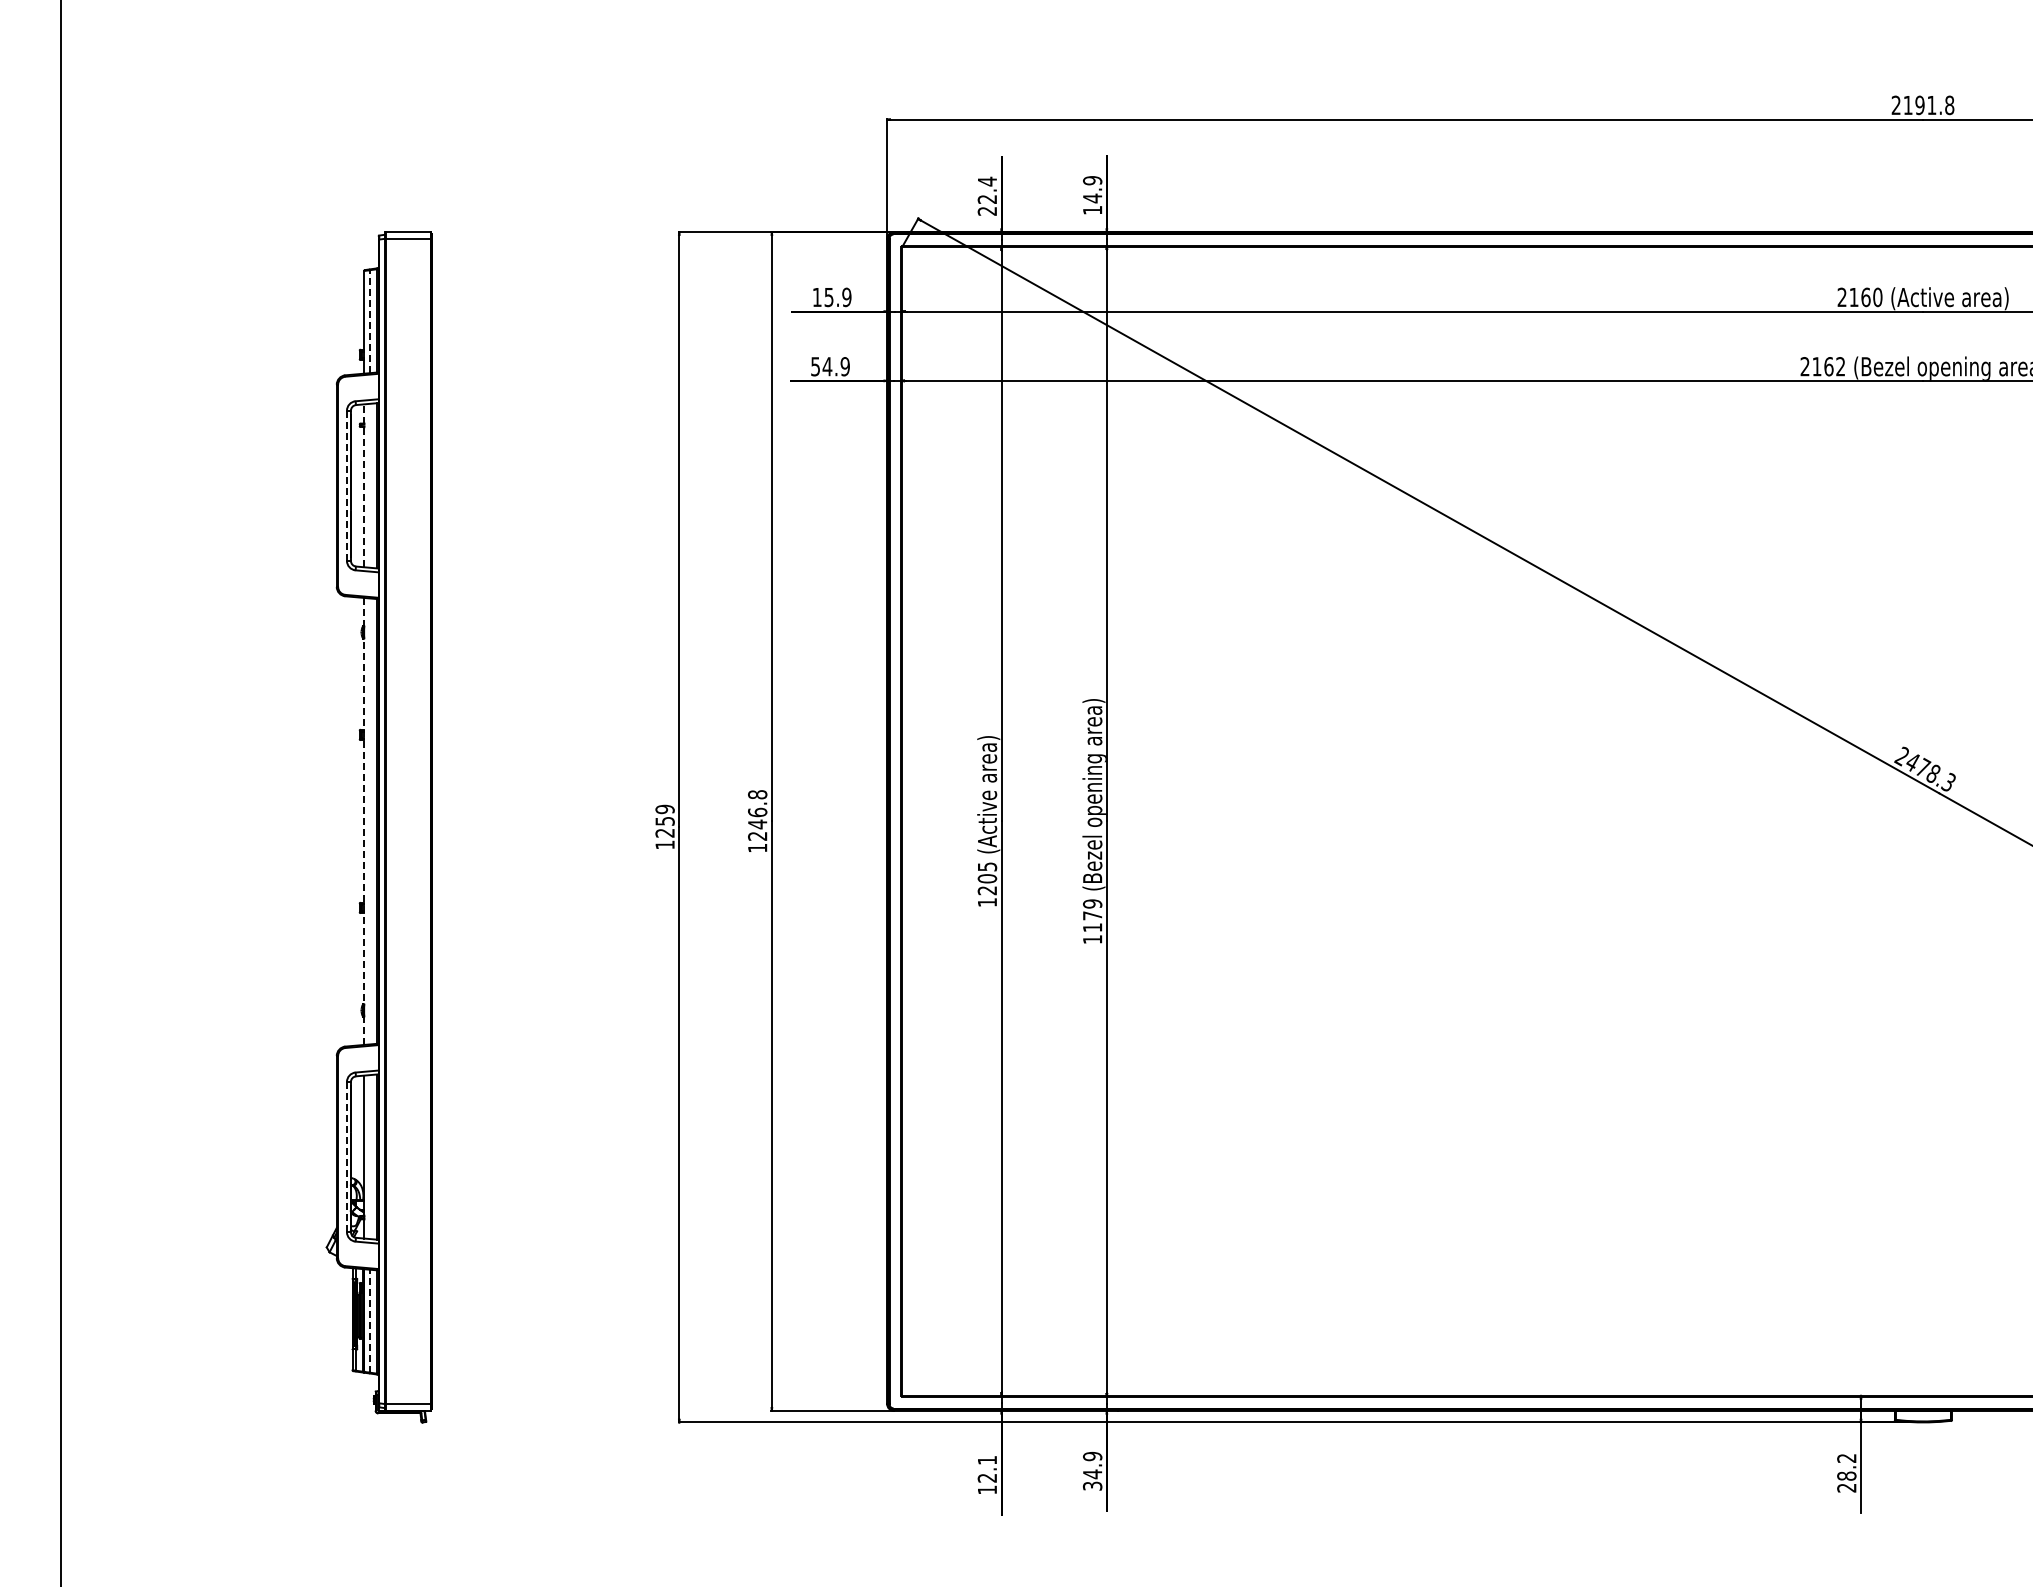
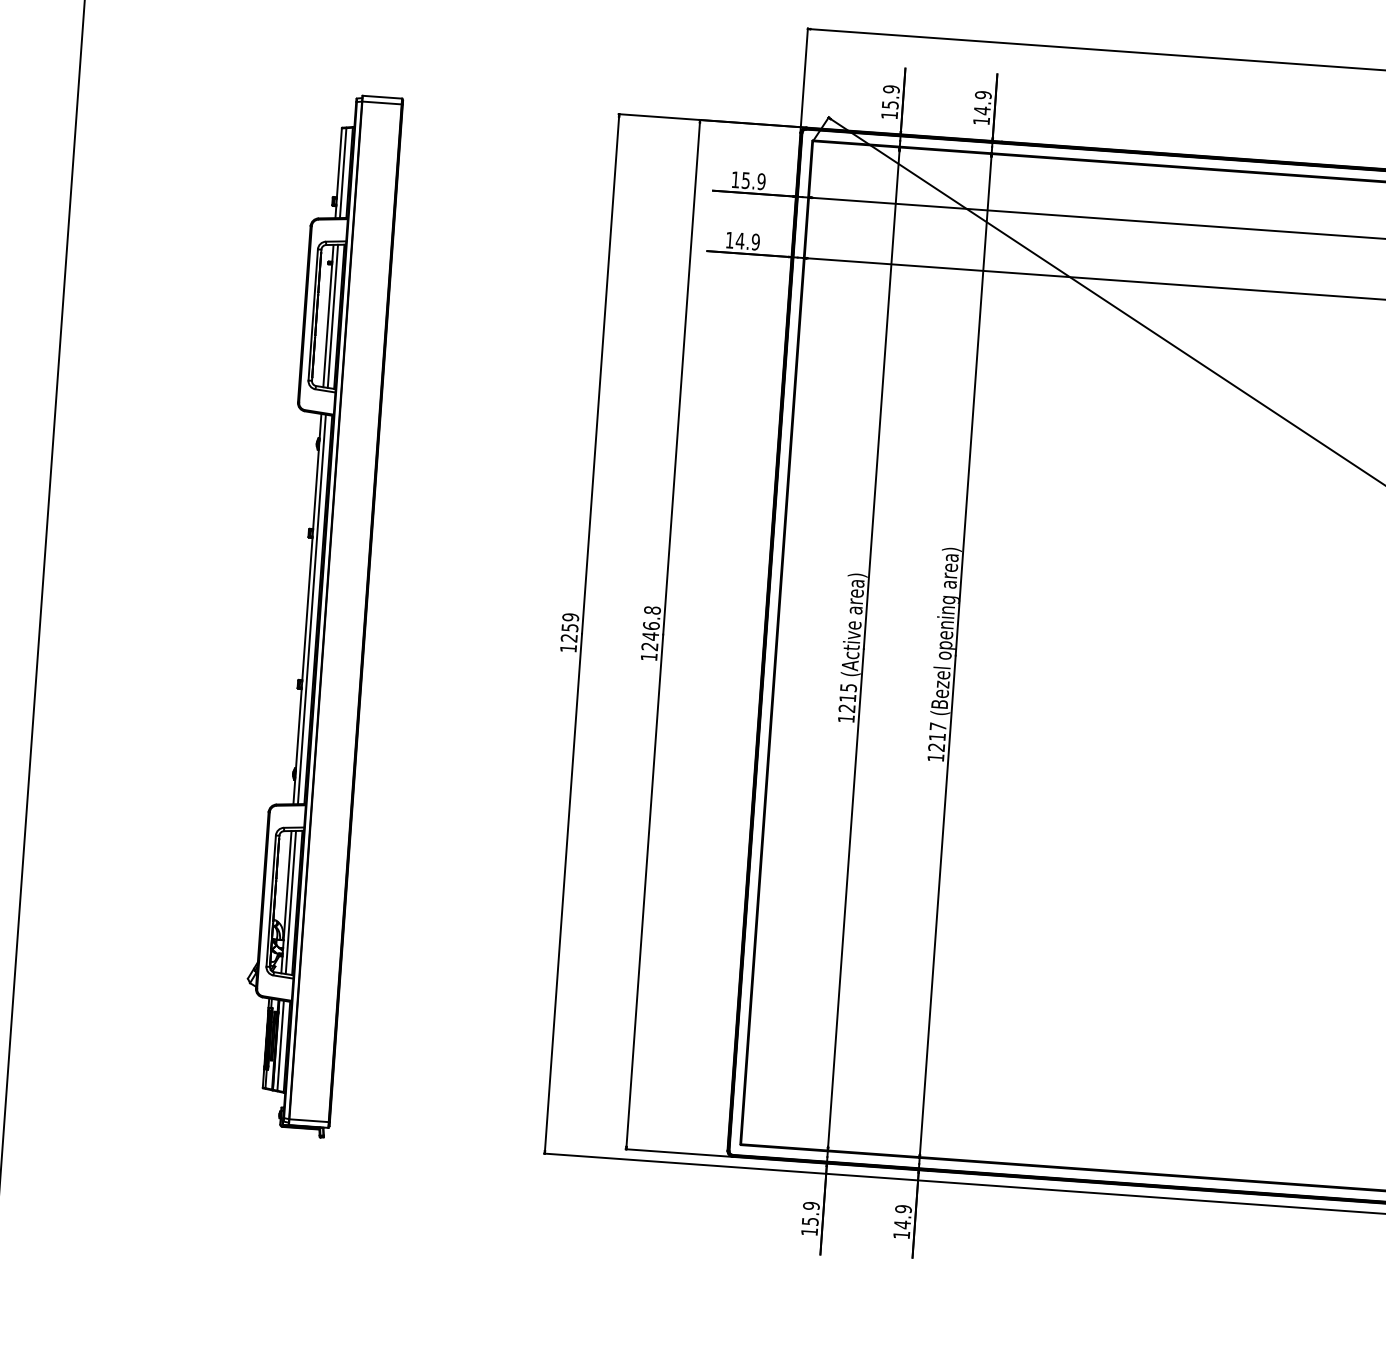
text: (987, 195) -> (890, 101), 22.4 -> 15.9
line: (369, 321) -> (343, 172), dashed -> solid
text: (815, 366) -> (729, 240), 54.9 -> 14.9
line: (346, 485) -> (312, 314), dashed -> solid
line: (364, 485) -> (328, 315), dashed -> solid
line: (369, 485) -> (332, 316), added
line: (364, 820) -> (307, 608), dashed -> solid
line: (369, 821) -> (311, 609), added
text: (987, 878) -> (847, 697), 1205 -> 1215
text: (1092, 915) -> (937, 736), 1179 -> 1217
line: (346, 1156) -> (270, 900), dashed -> solid
line: (369, 1157) -> (290, 902), added
line: (369, 1320) -> (280, 1045), dashed -> solid
text: (987, 1468) -> (811, 1213), 12.1 -> 15.9
text: (1092, 1485) -> (901, 1234), 34.9 -> 14.9

